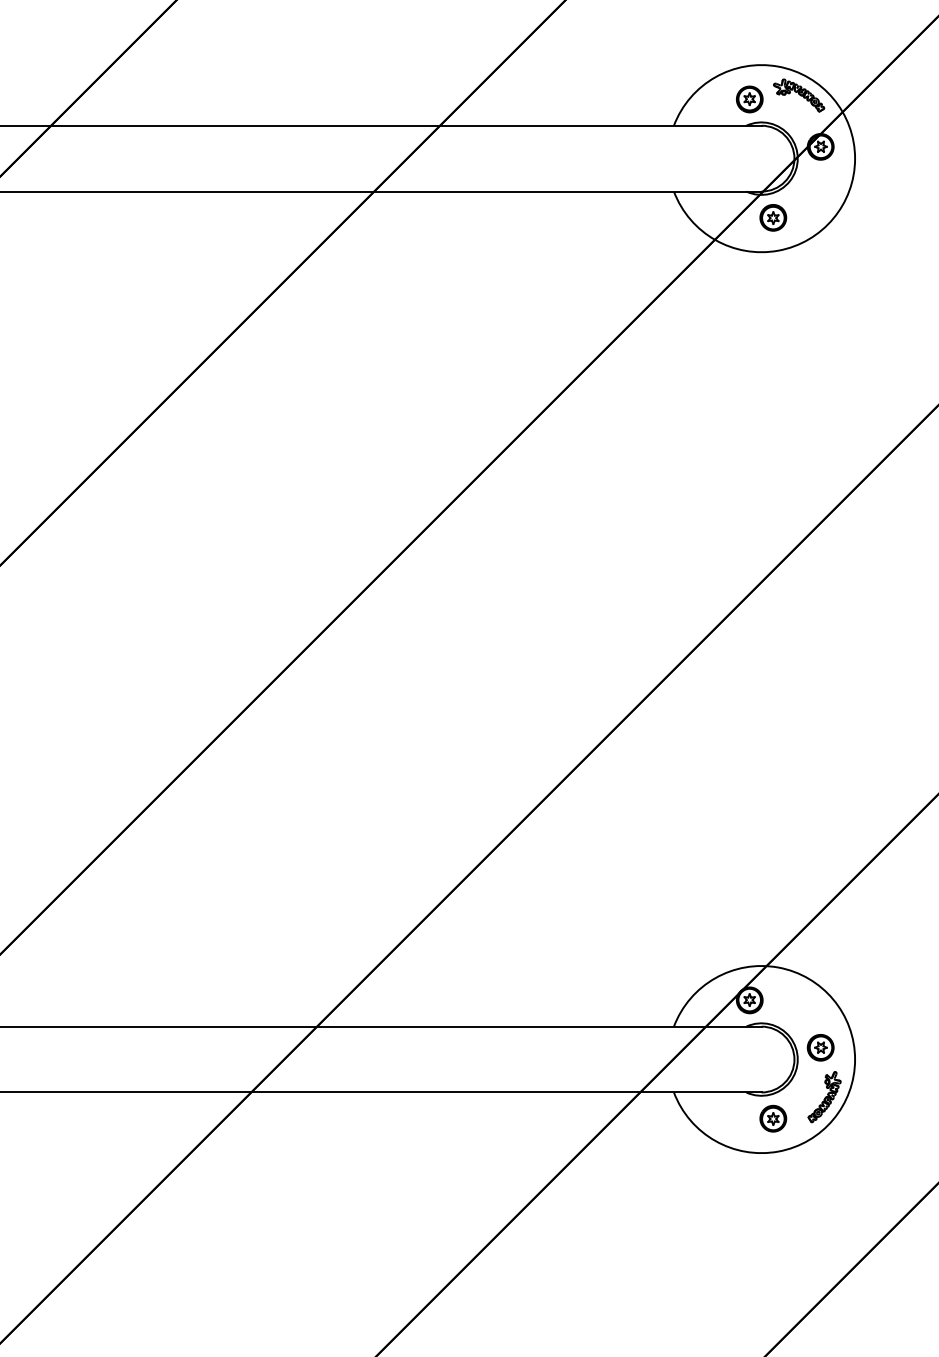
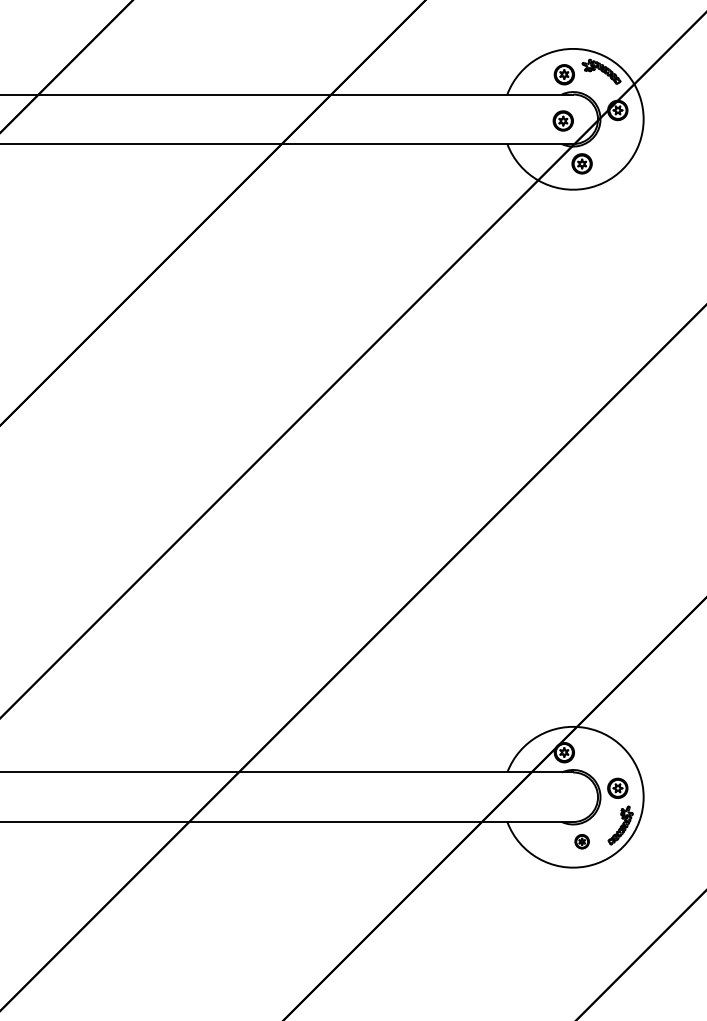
part: (748, 160) -> (563, 120), added
part: (773, 1118) -> (582, 841), size x0.7

